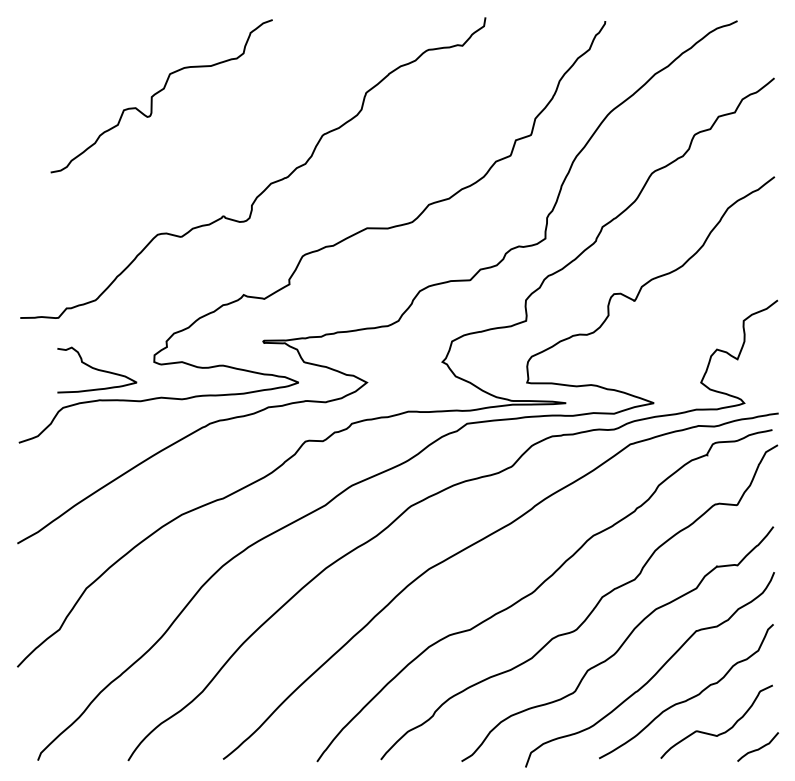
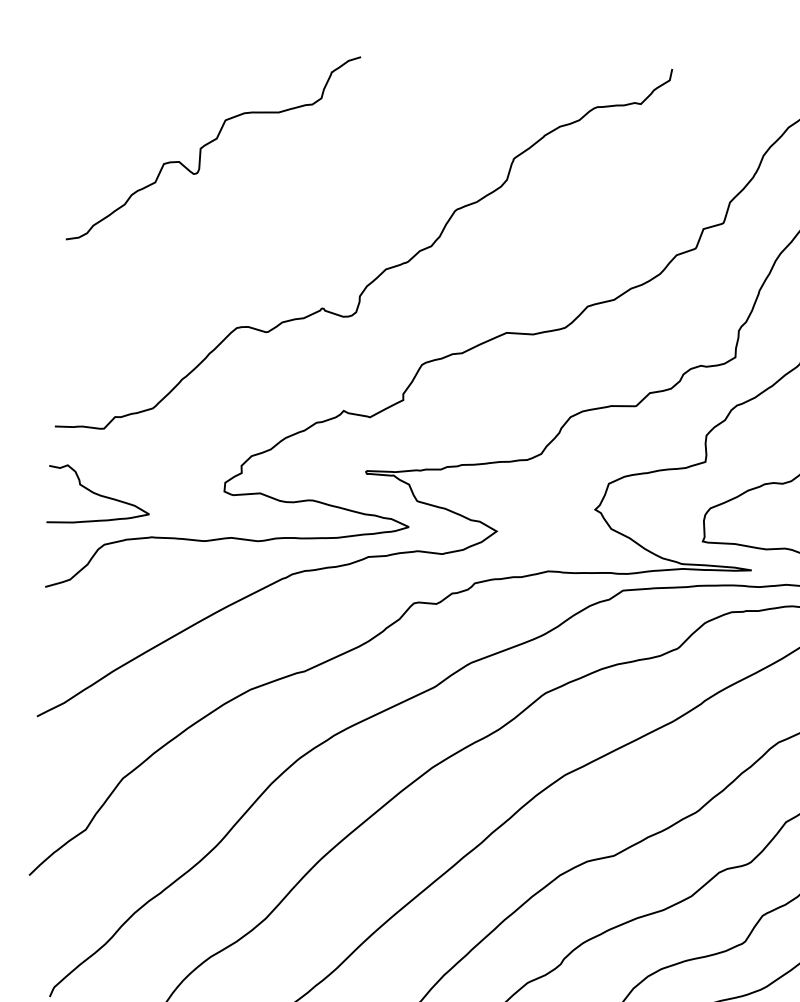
curve: (158, 93) -> (209, 144), moved
curve: (97, 369) -> (99, 495), moved

